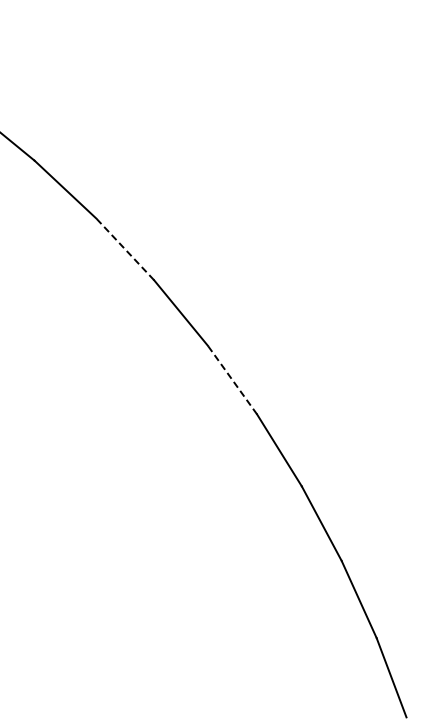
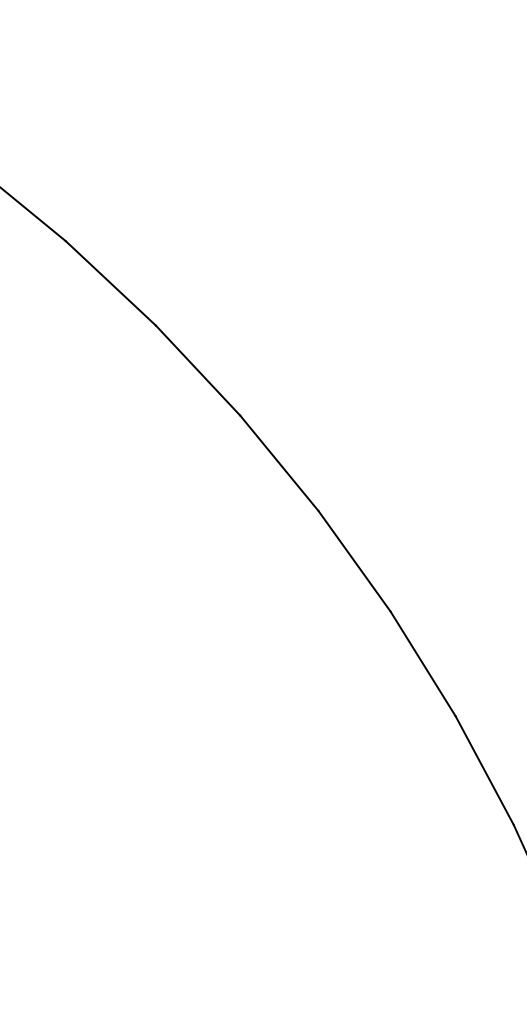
line: (124, 248) -> (197, 369), dashed -> solid
line: (232, 379) -> (354, 560), dashed -> solid

